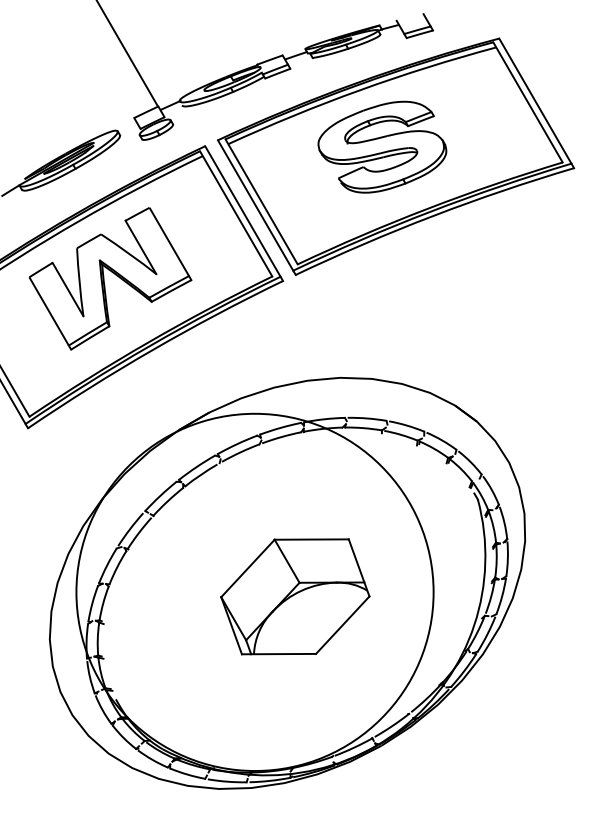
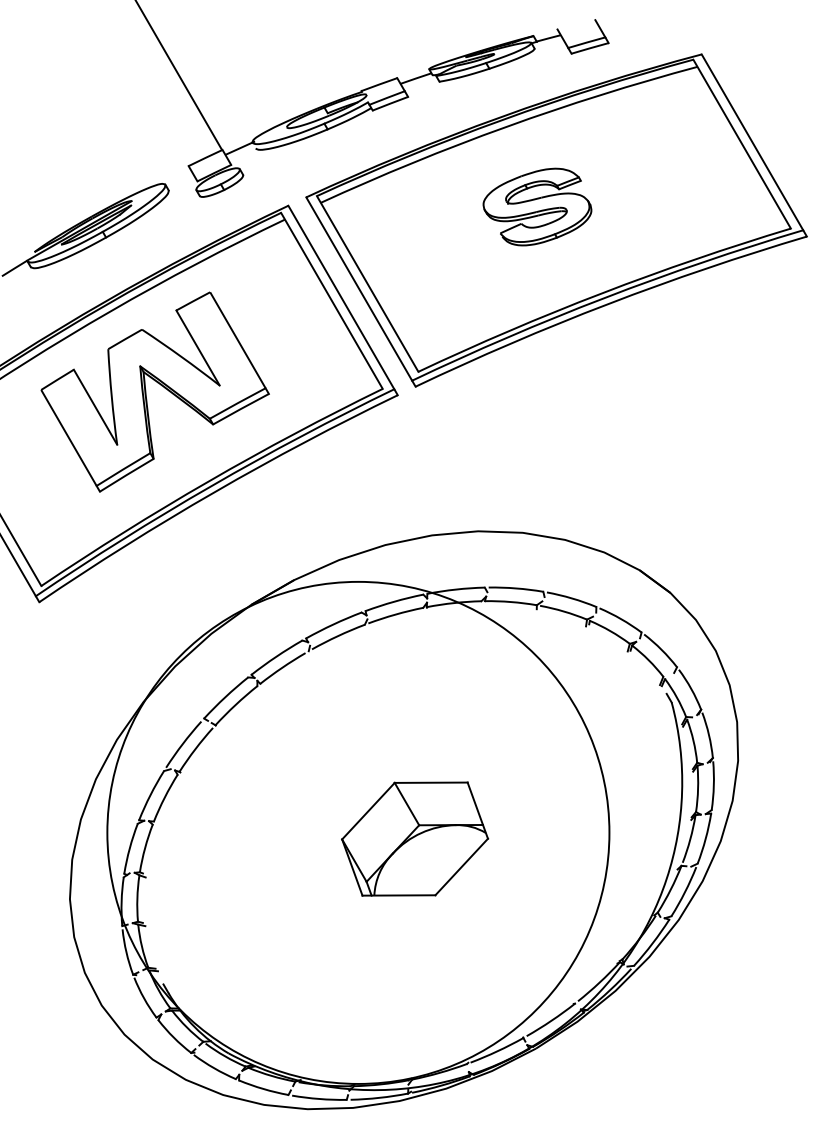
part: (382, 146) -> (537, 206), size x0.6
part: (294, 596) -> (414, 838), size x0.7

